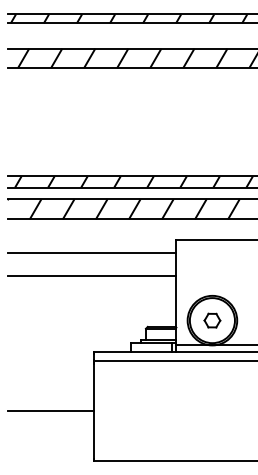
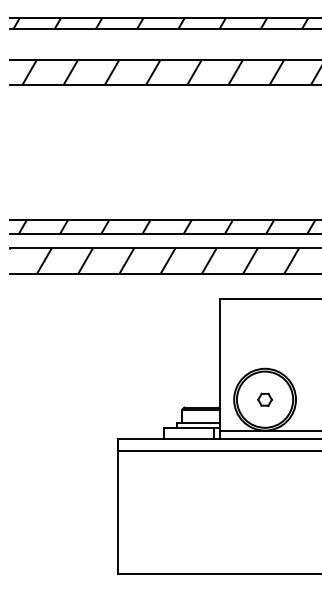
line: (91, 253) -> (114, 315), removed
line: (91, 275) -> (114, 343), removed
part: (211, 320) -> (264, 399), size x0.7
line: (50, 411) -> (63, 512), removed

